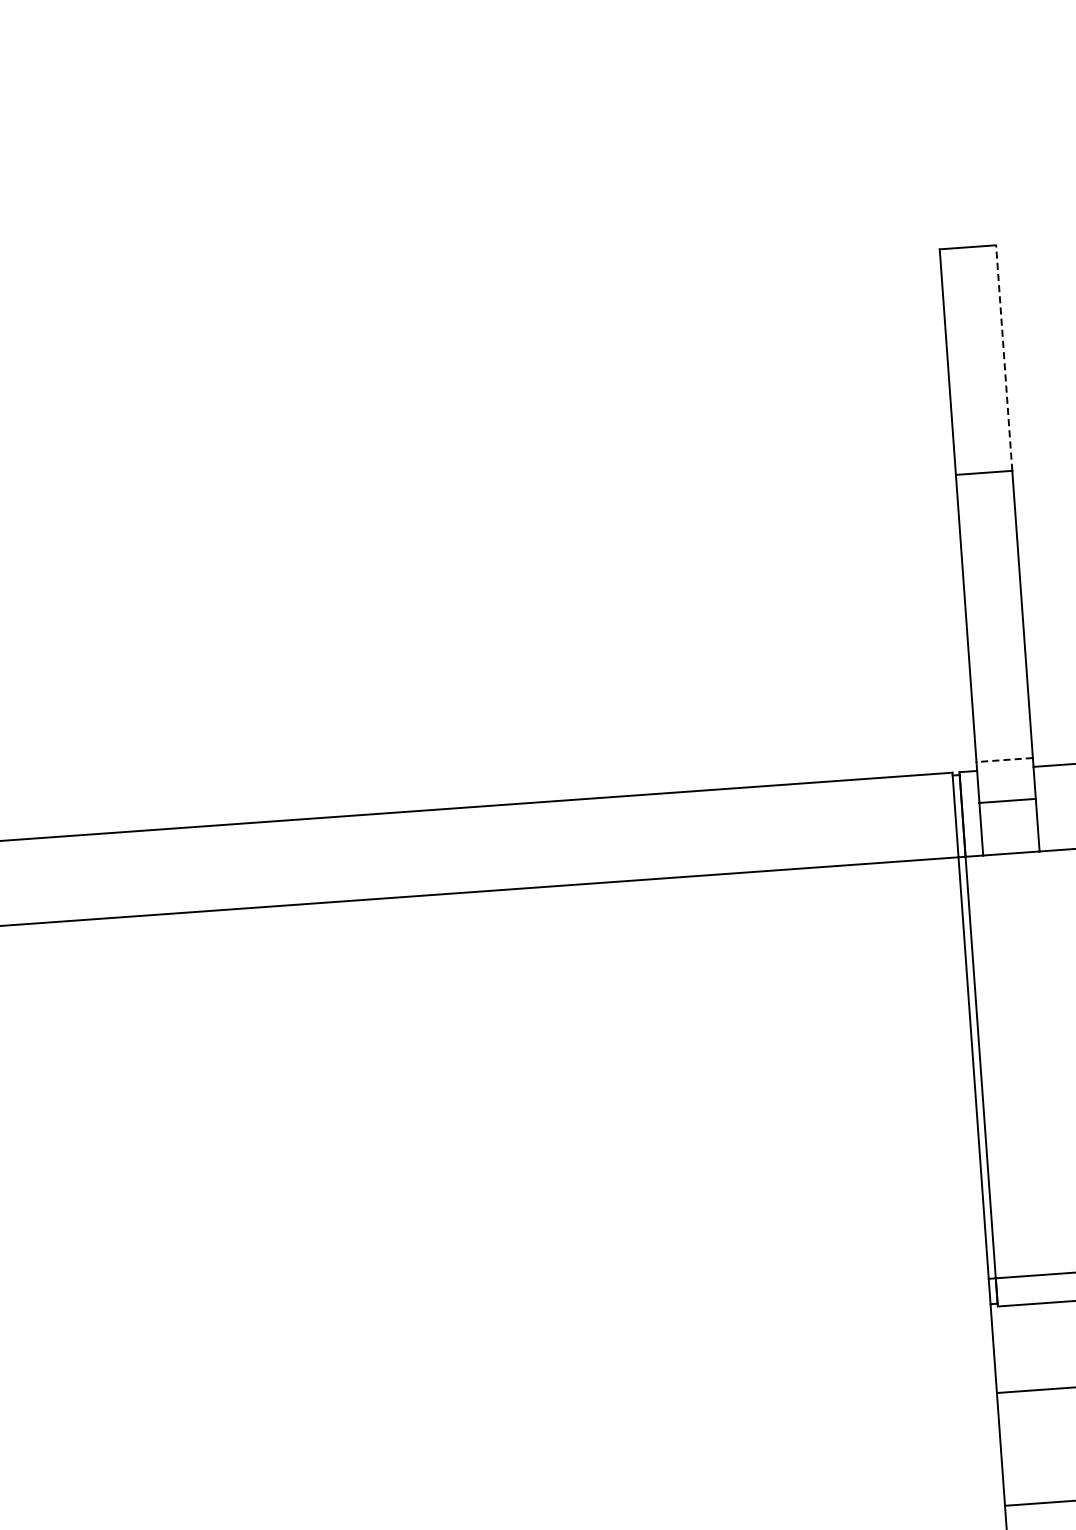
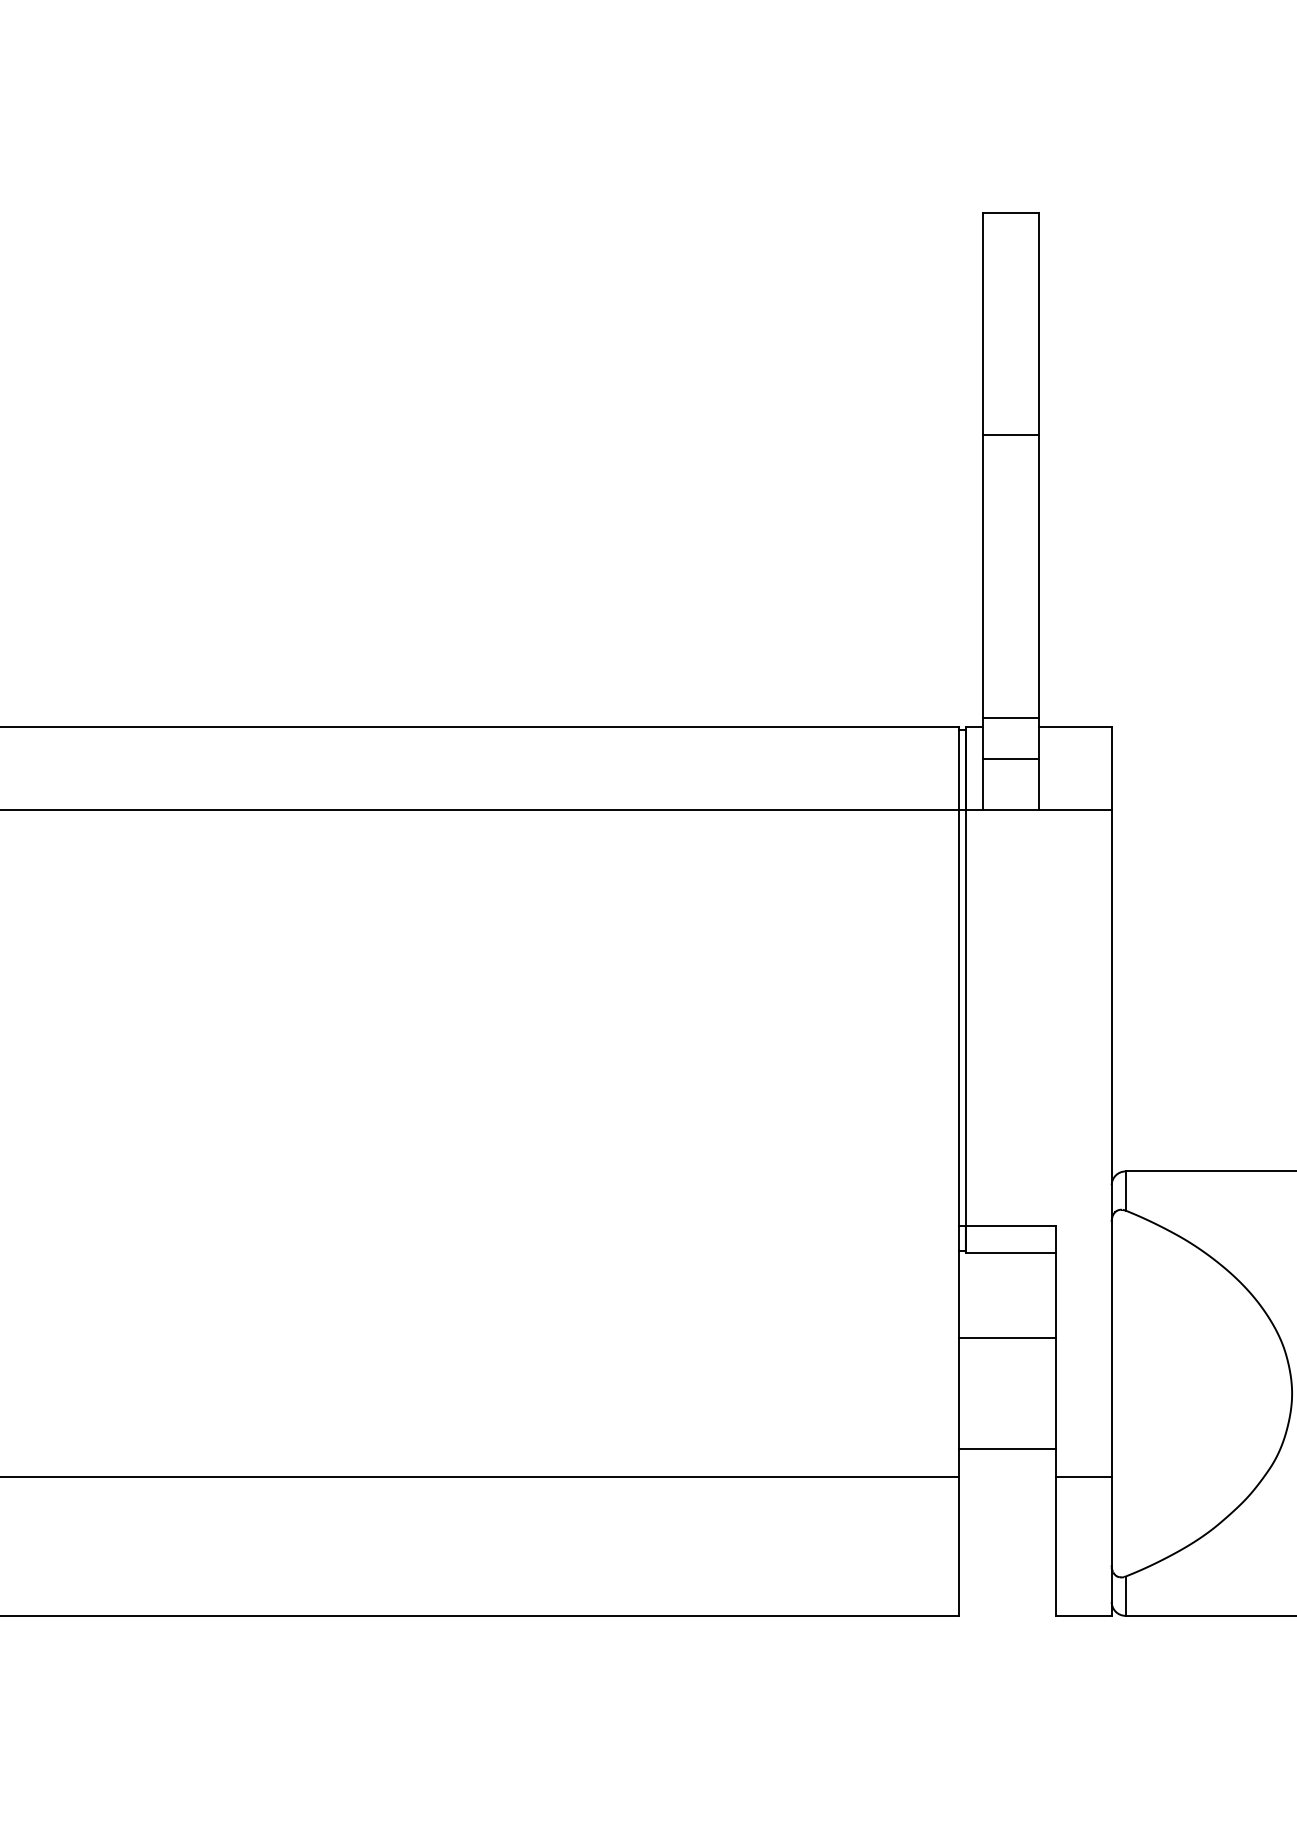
line: (1003, 357) -> (1038, 323), dashed -> solid
line: (1005, 760) -> (1011, 718), dashed -> solid

